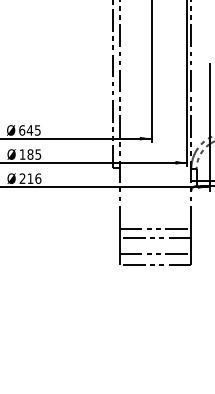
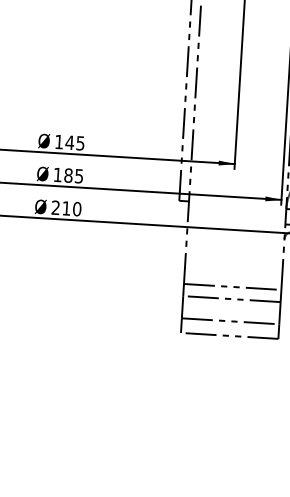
text: (22, 130) -> (59, 142), 645 -> 145
text: (38, 178) -> (77, 208), 216 -> 210

